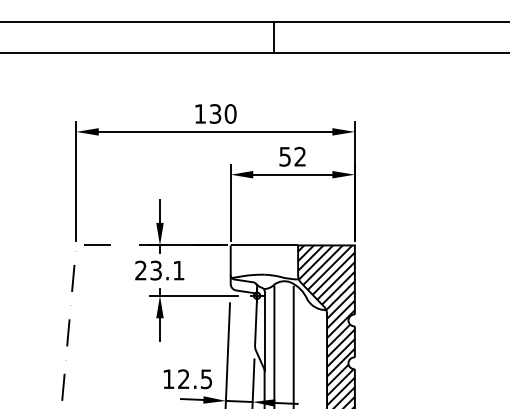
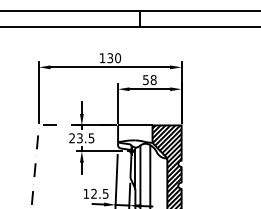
text: (299, 157) -> (153, 80), 52 -> 58
text: (178, 270) -> (91, 138), 23.1 -> 23.5

